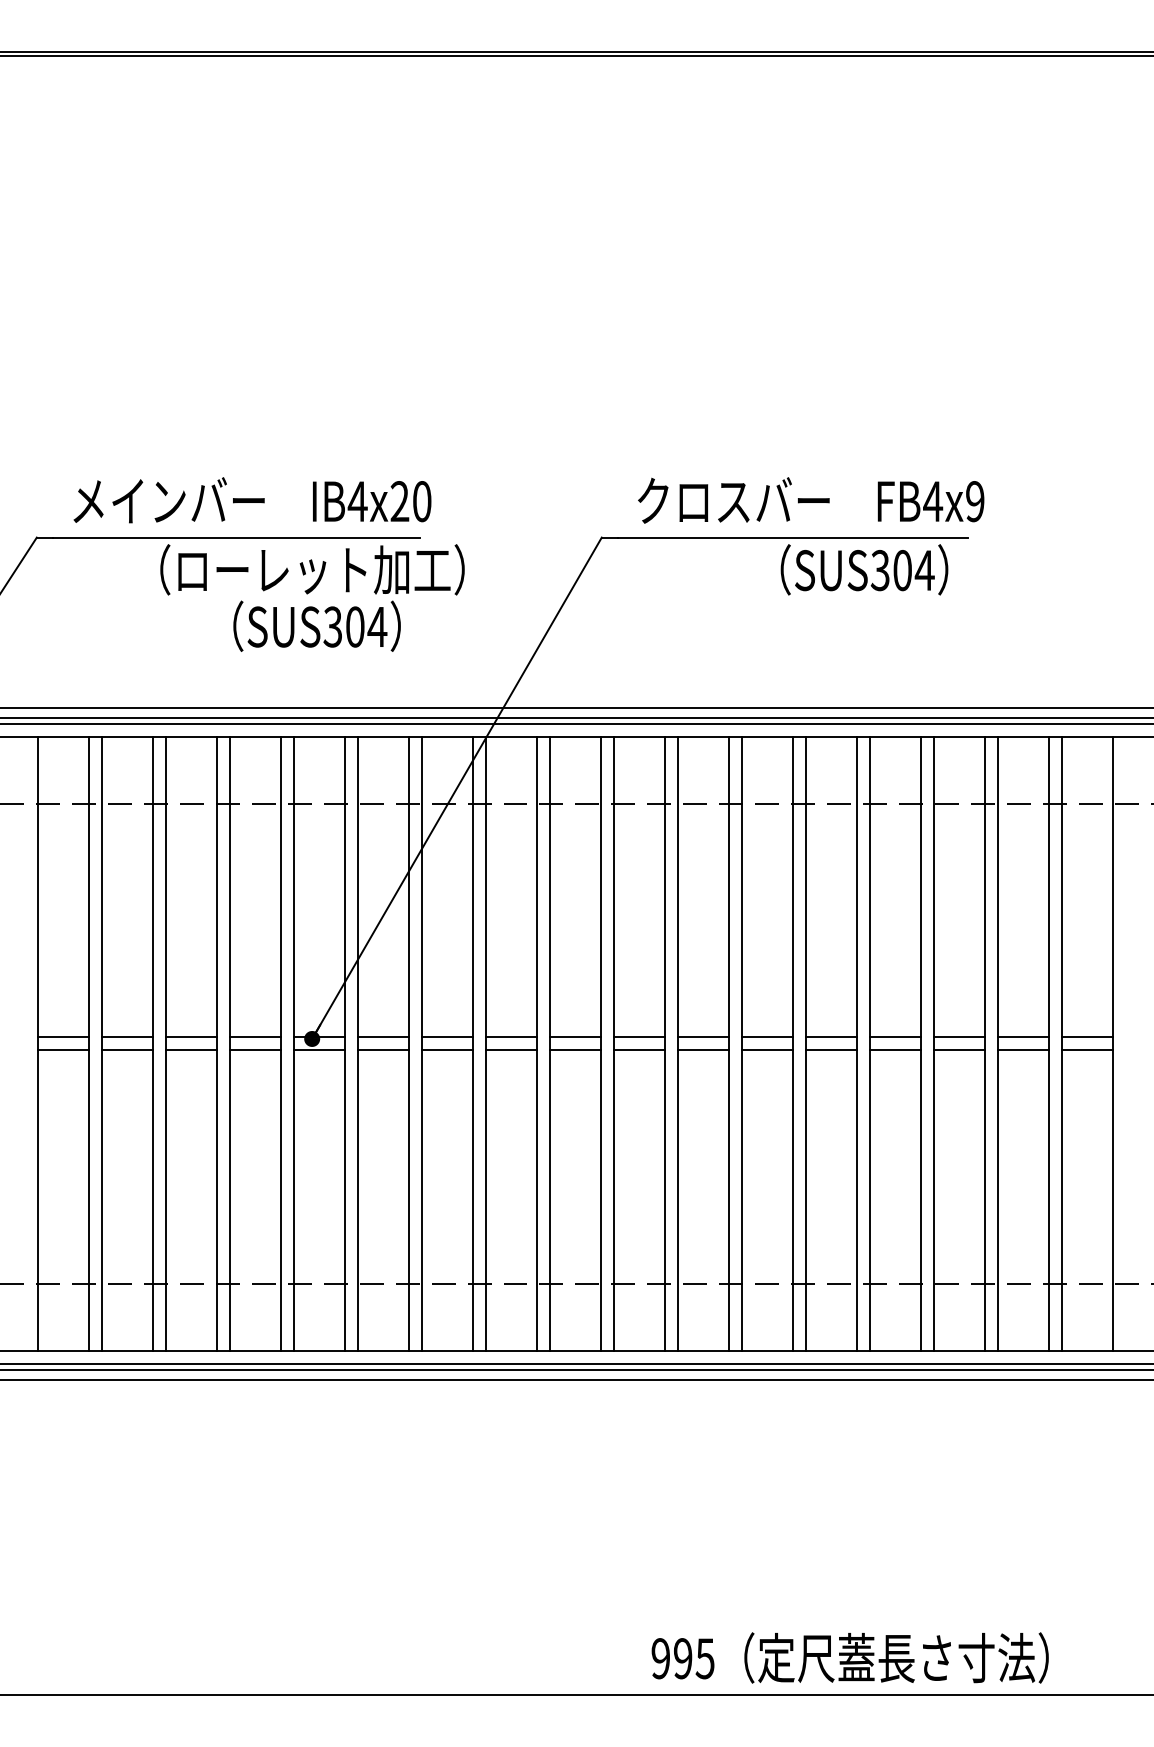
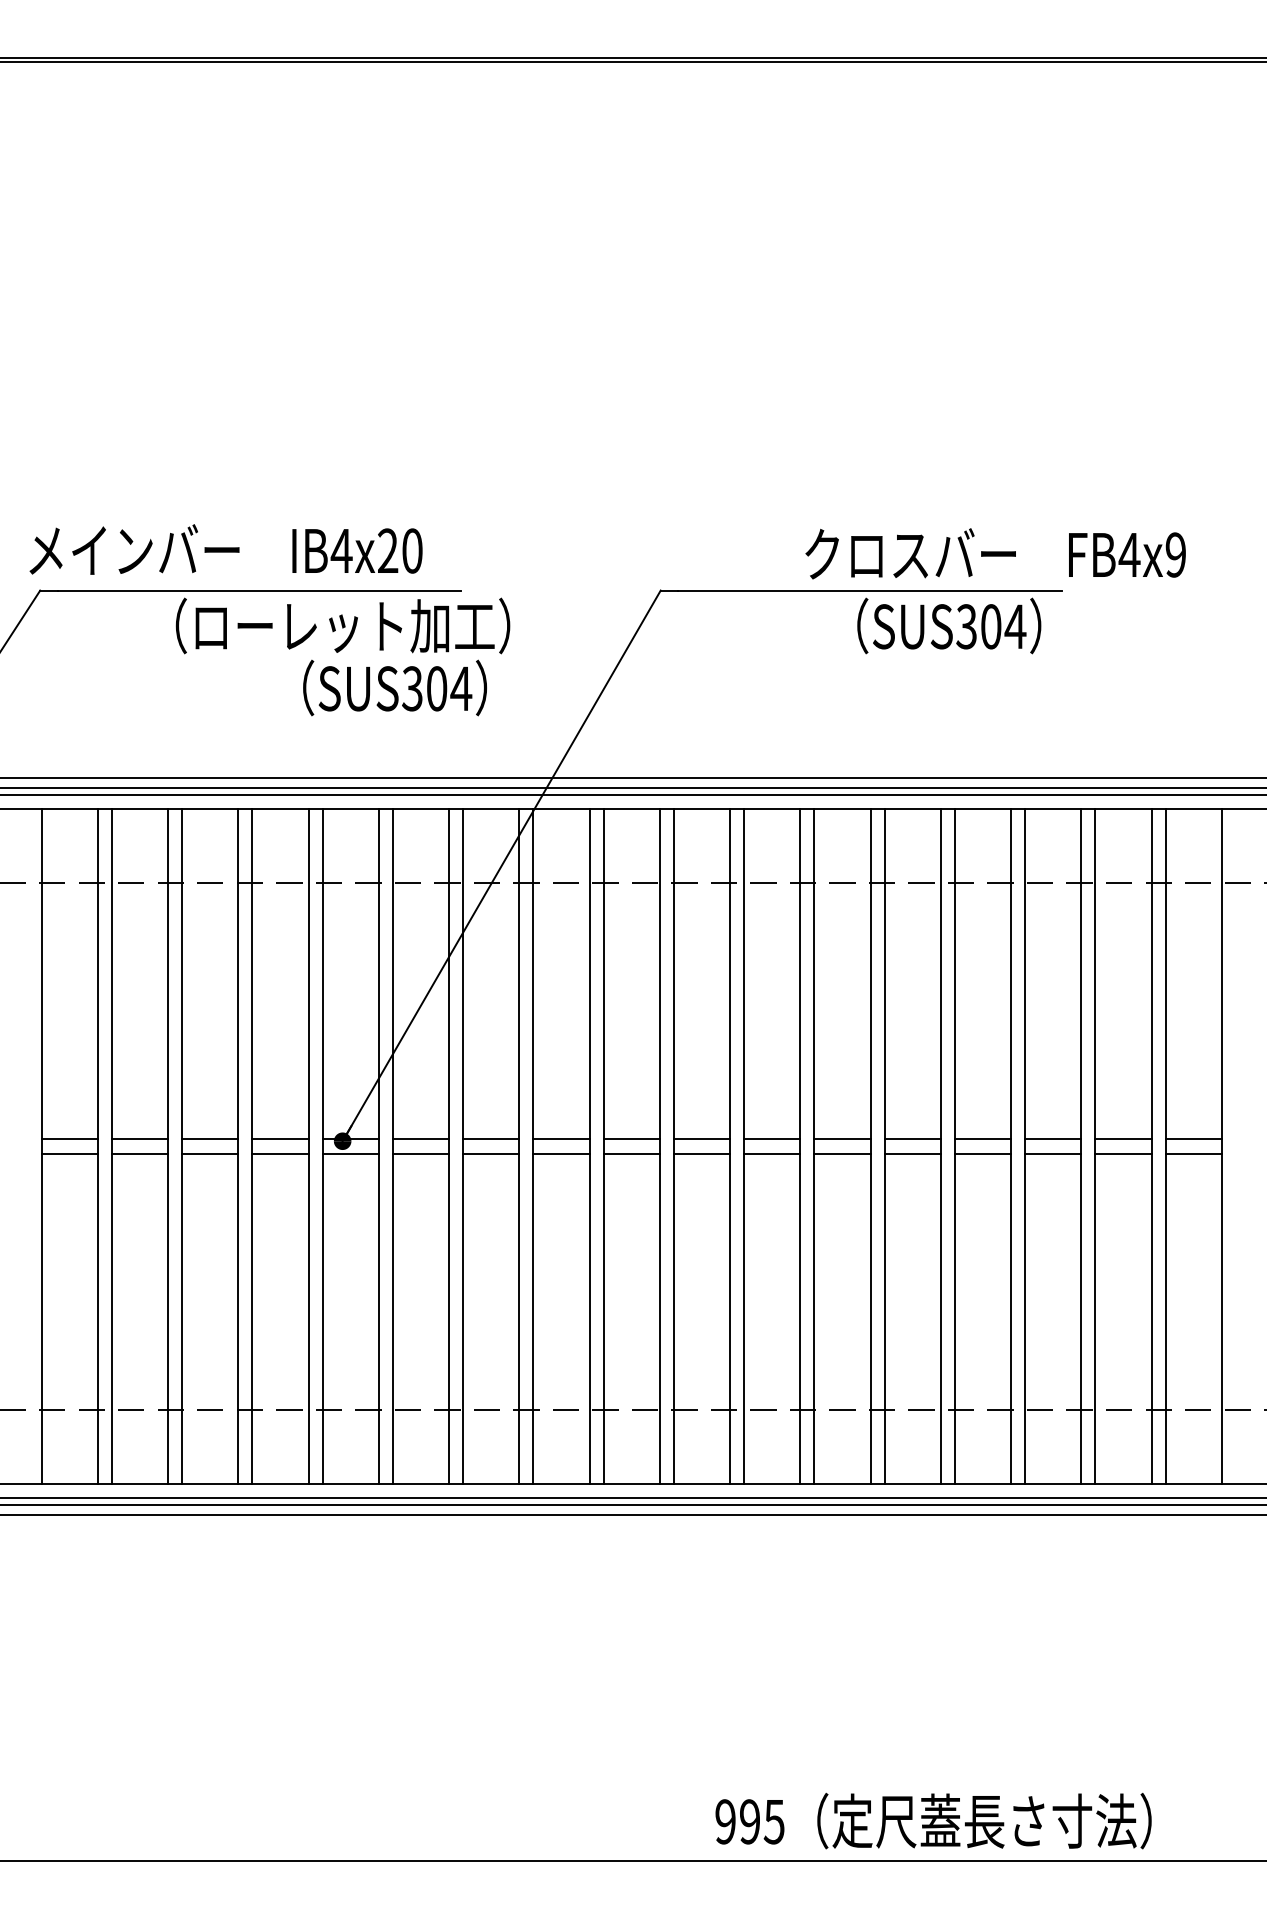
text: (251, 500) -> (225, 549), moved
text: (810, 500) -> (995, 553), moved
text: (316, 625) -> (394, 687), moved

